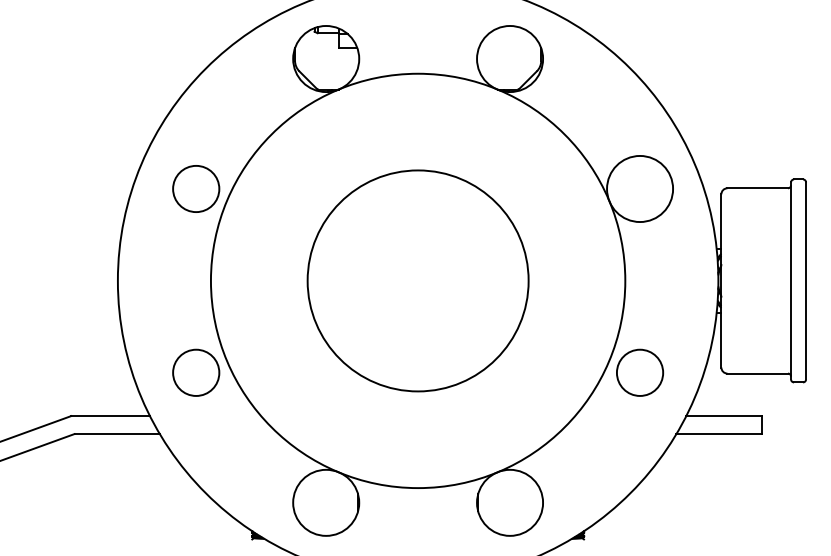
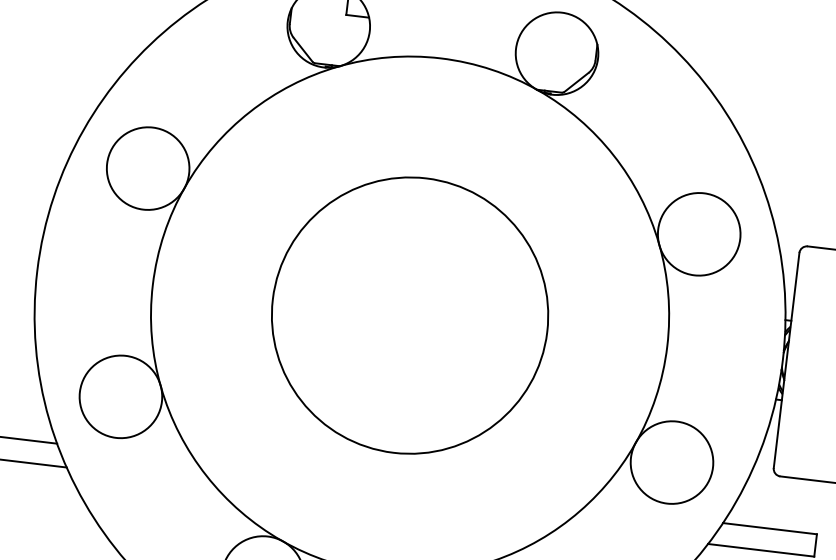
circle: (196, 188) -> (148, 168), size x1.43
circle: (196, 372) -> (121, 396), size x1.43
circle: (640, 372) -> (672, 462), size x1.43

